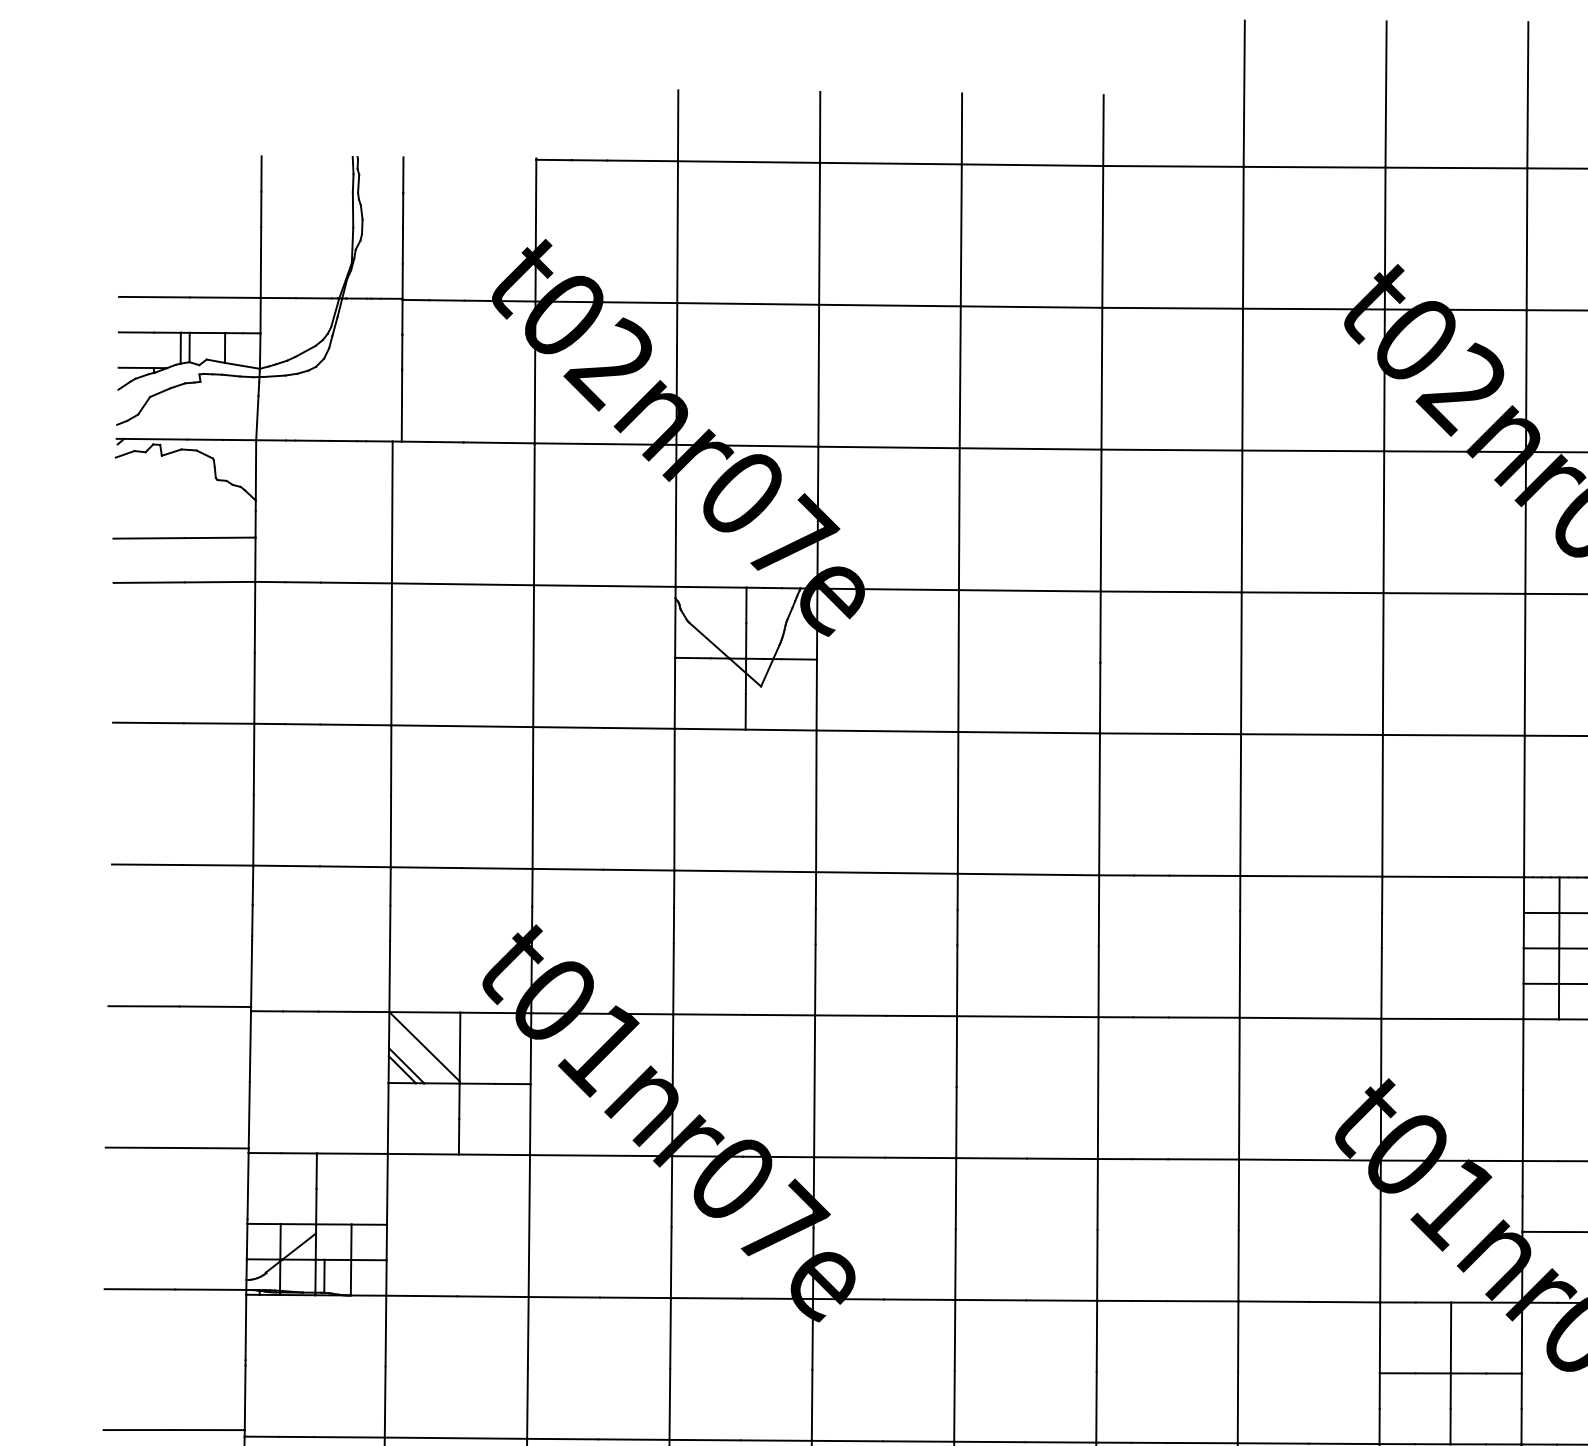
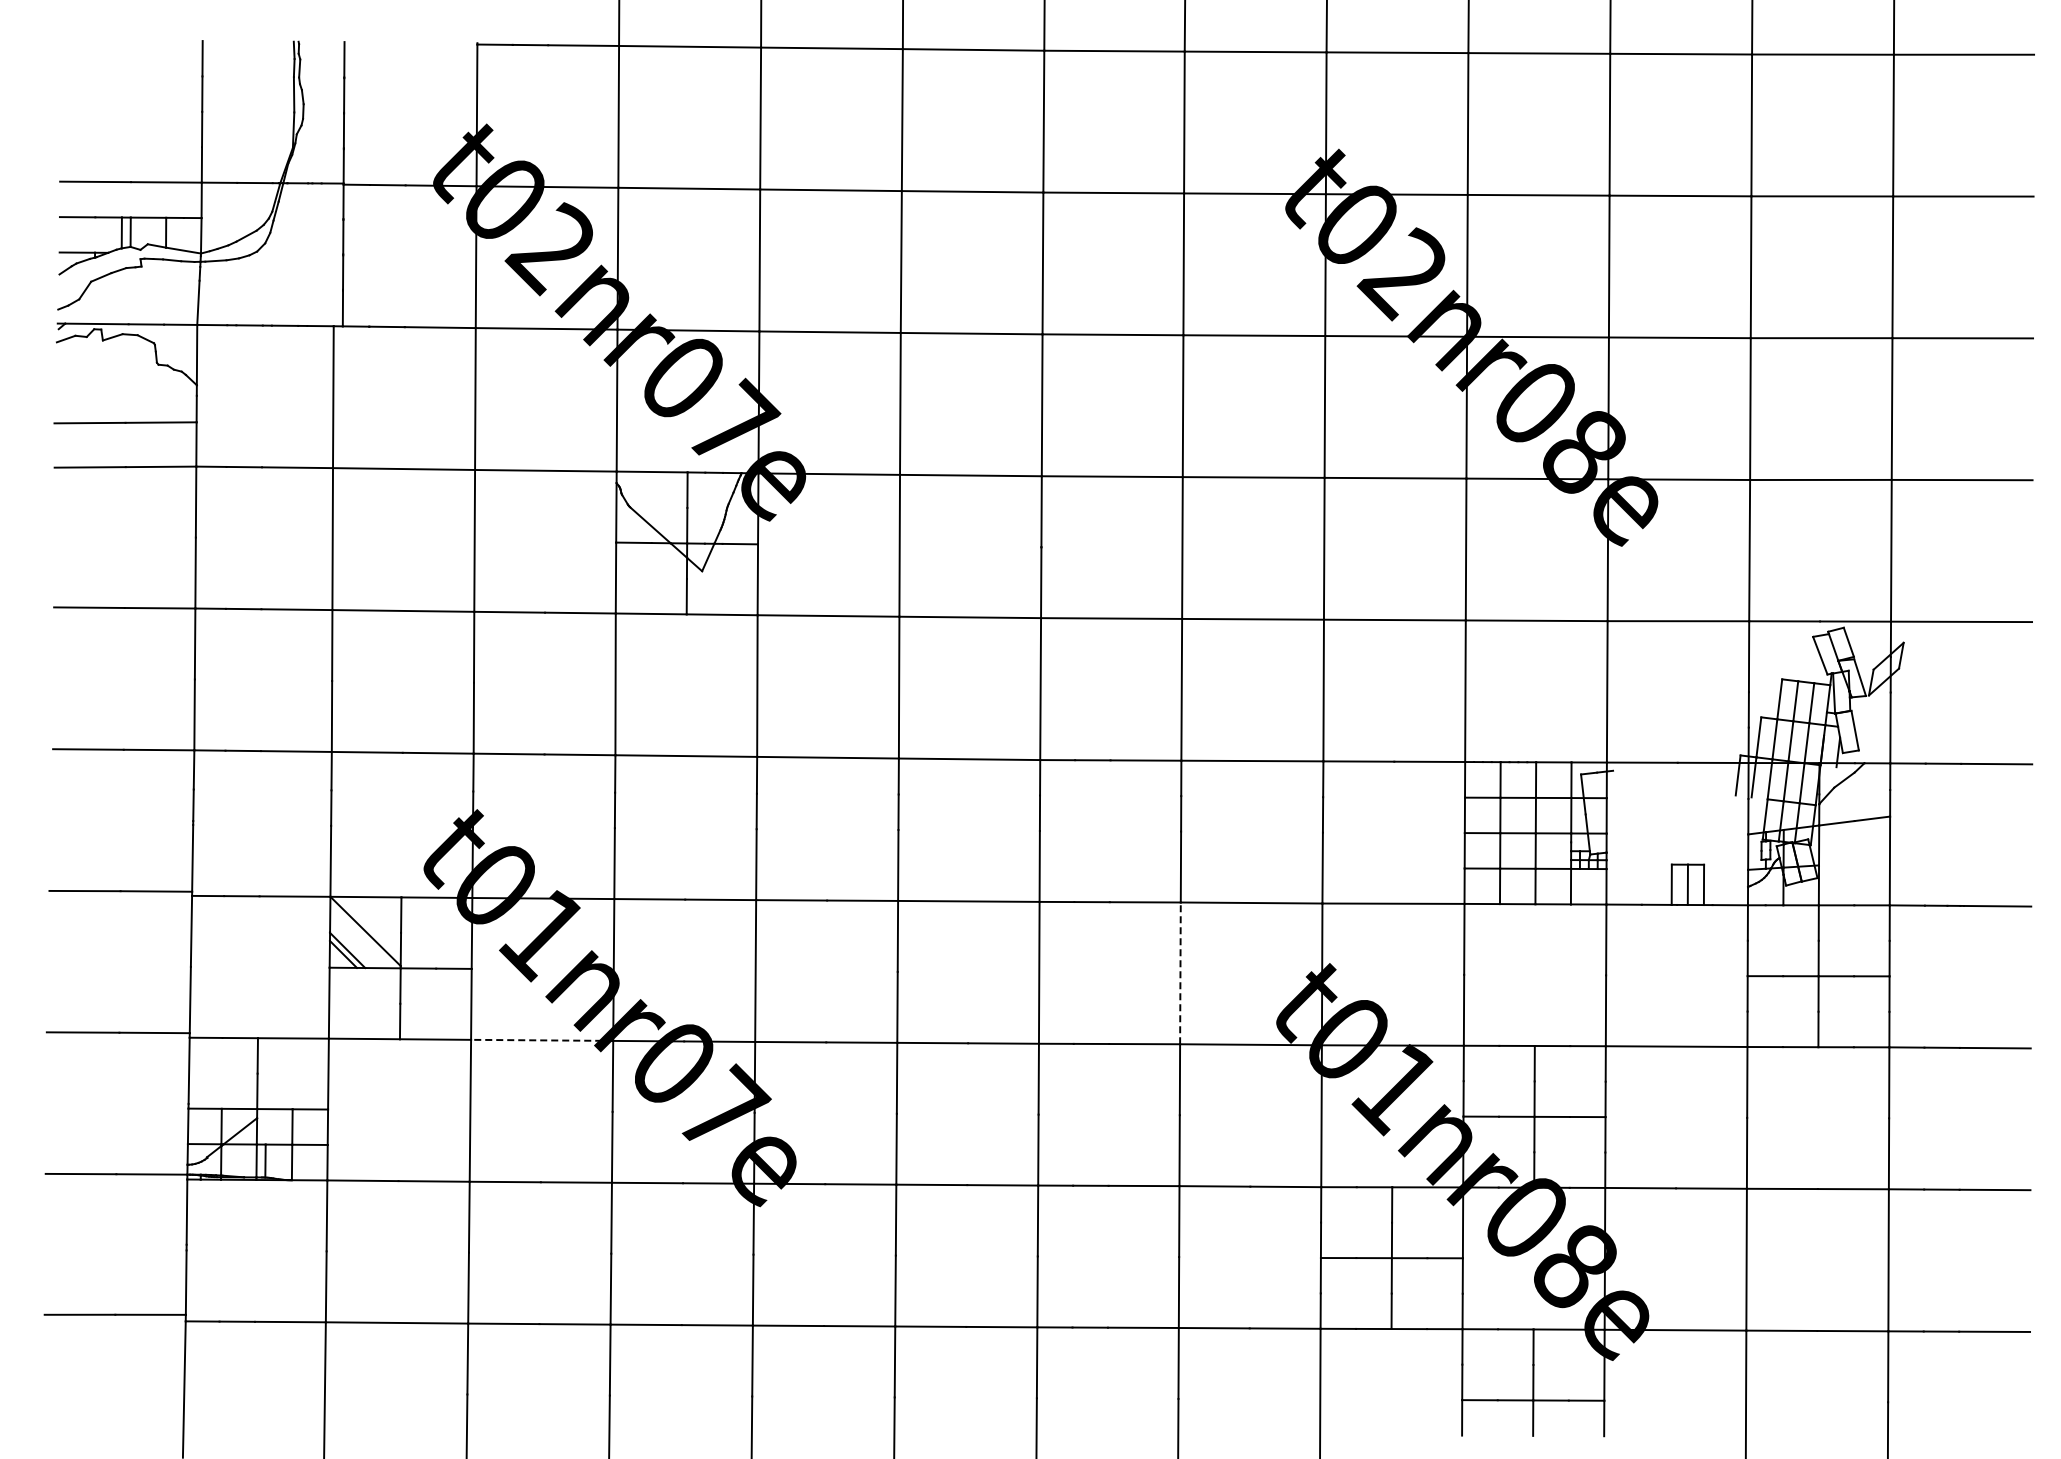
line: (1239, 1088) -> (1180, 973), solid -> dashed
line: (600, 1155) -> (541, 1040), solid -> dashed

